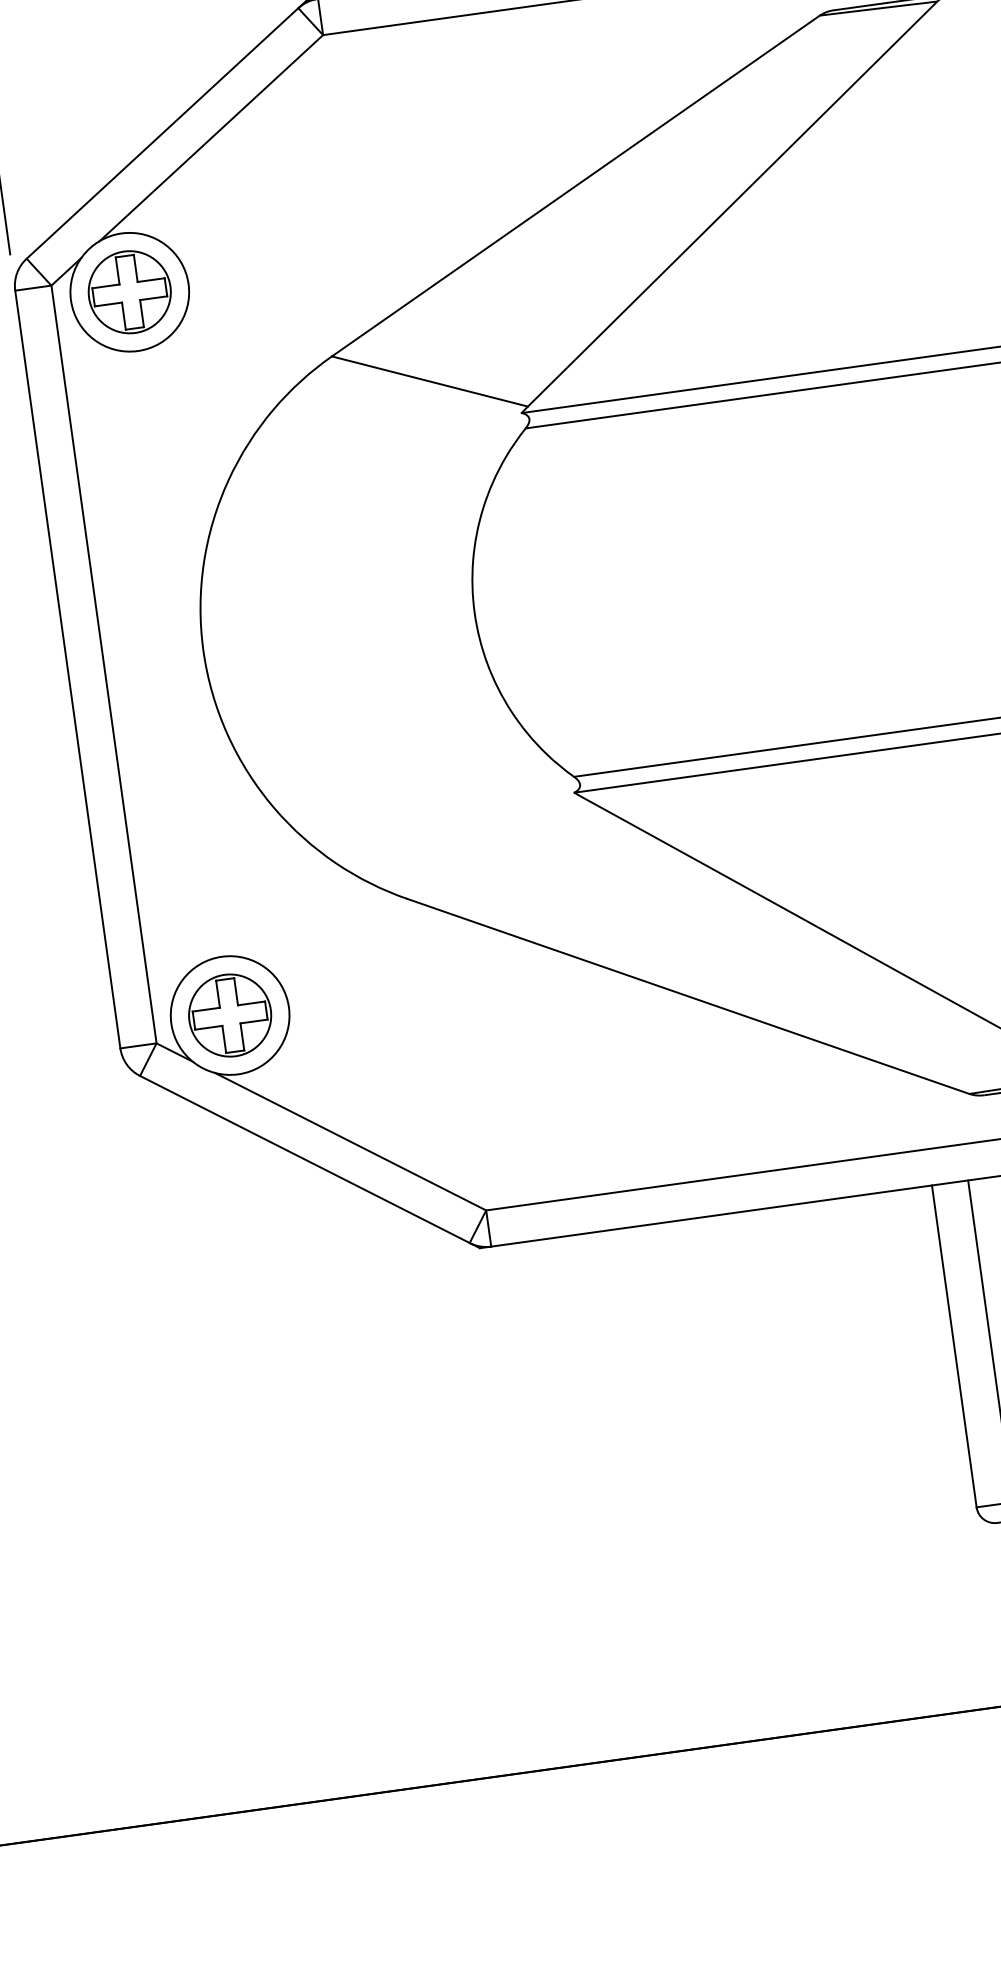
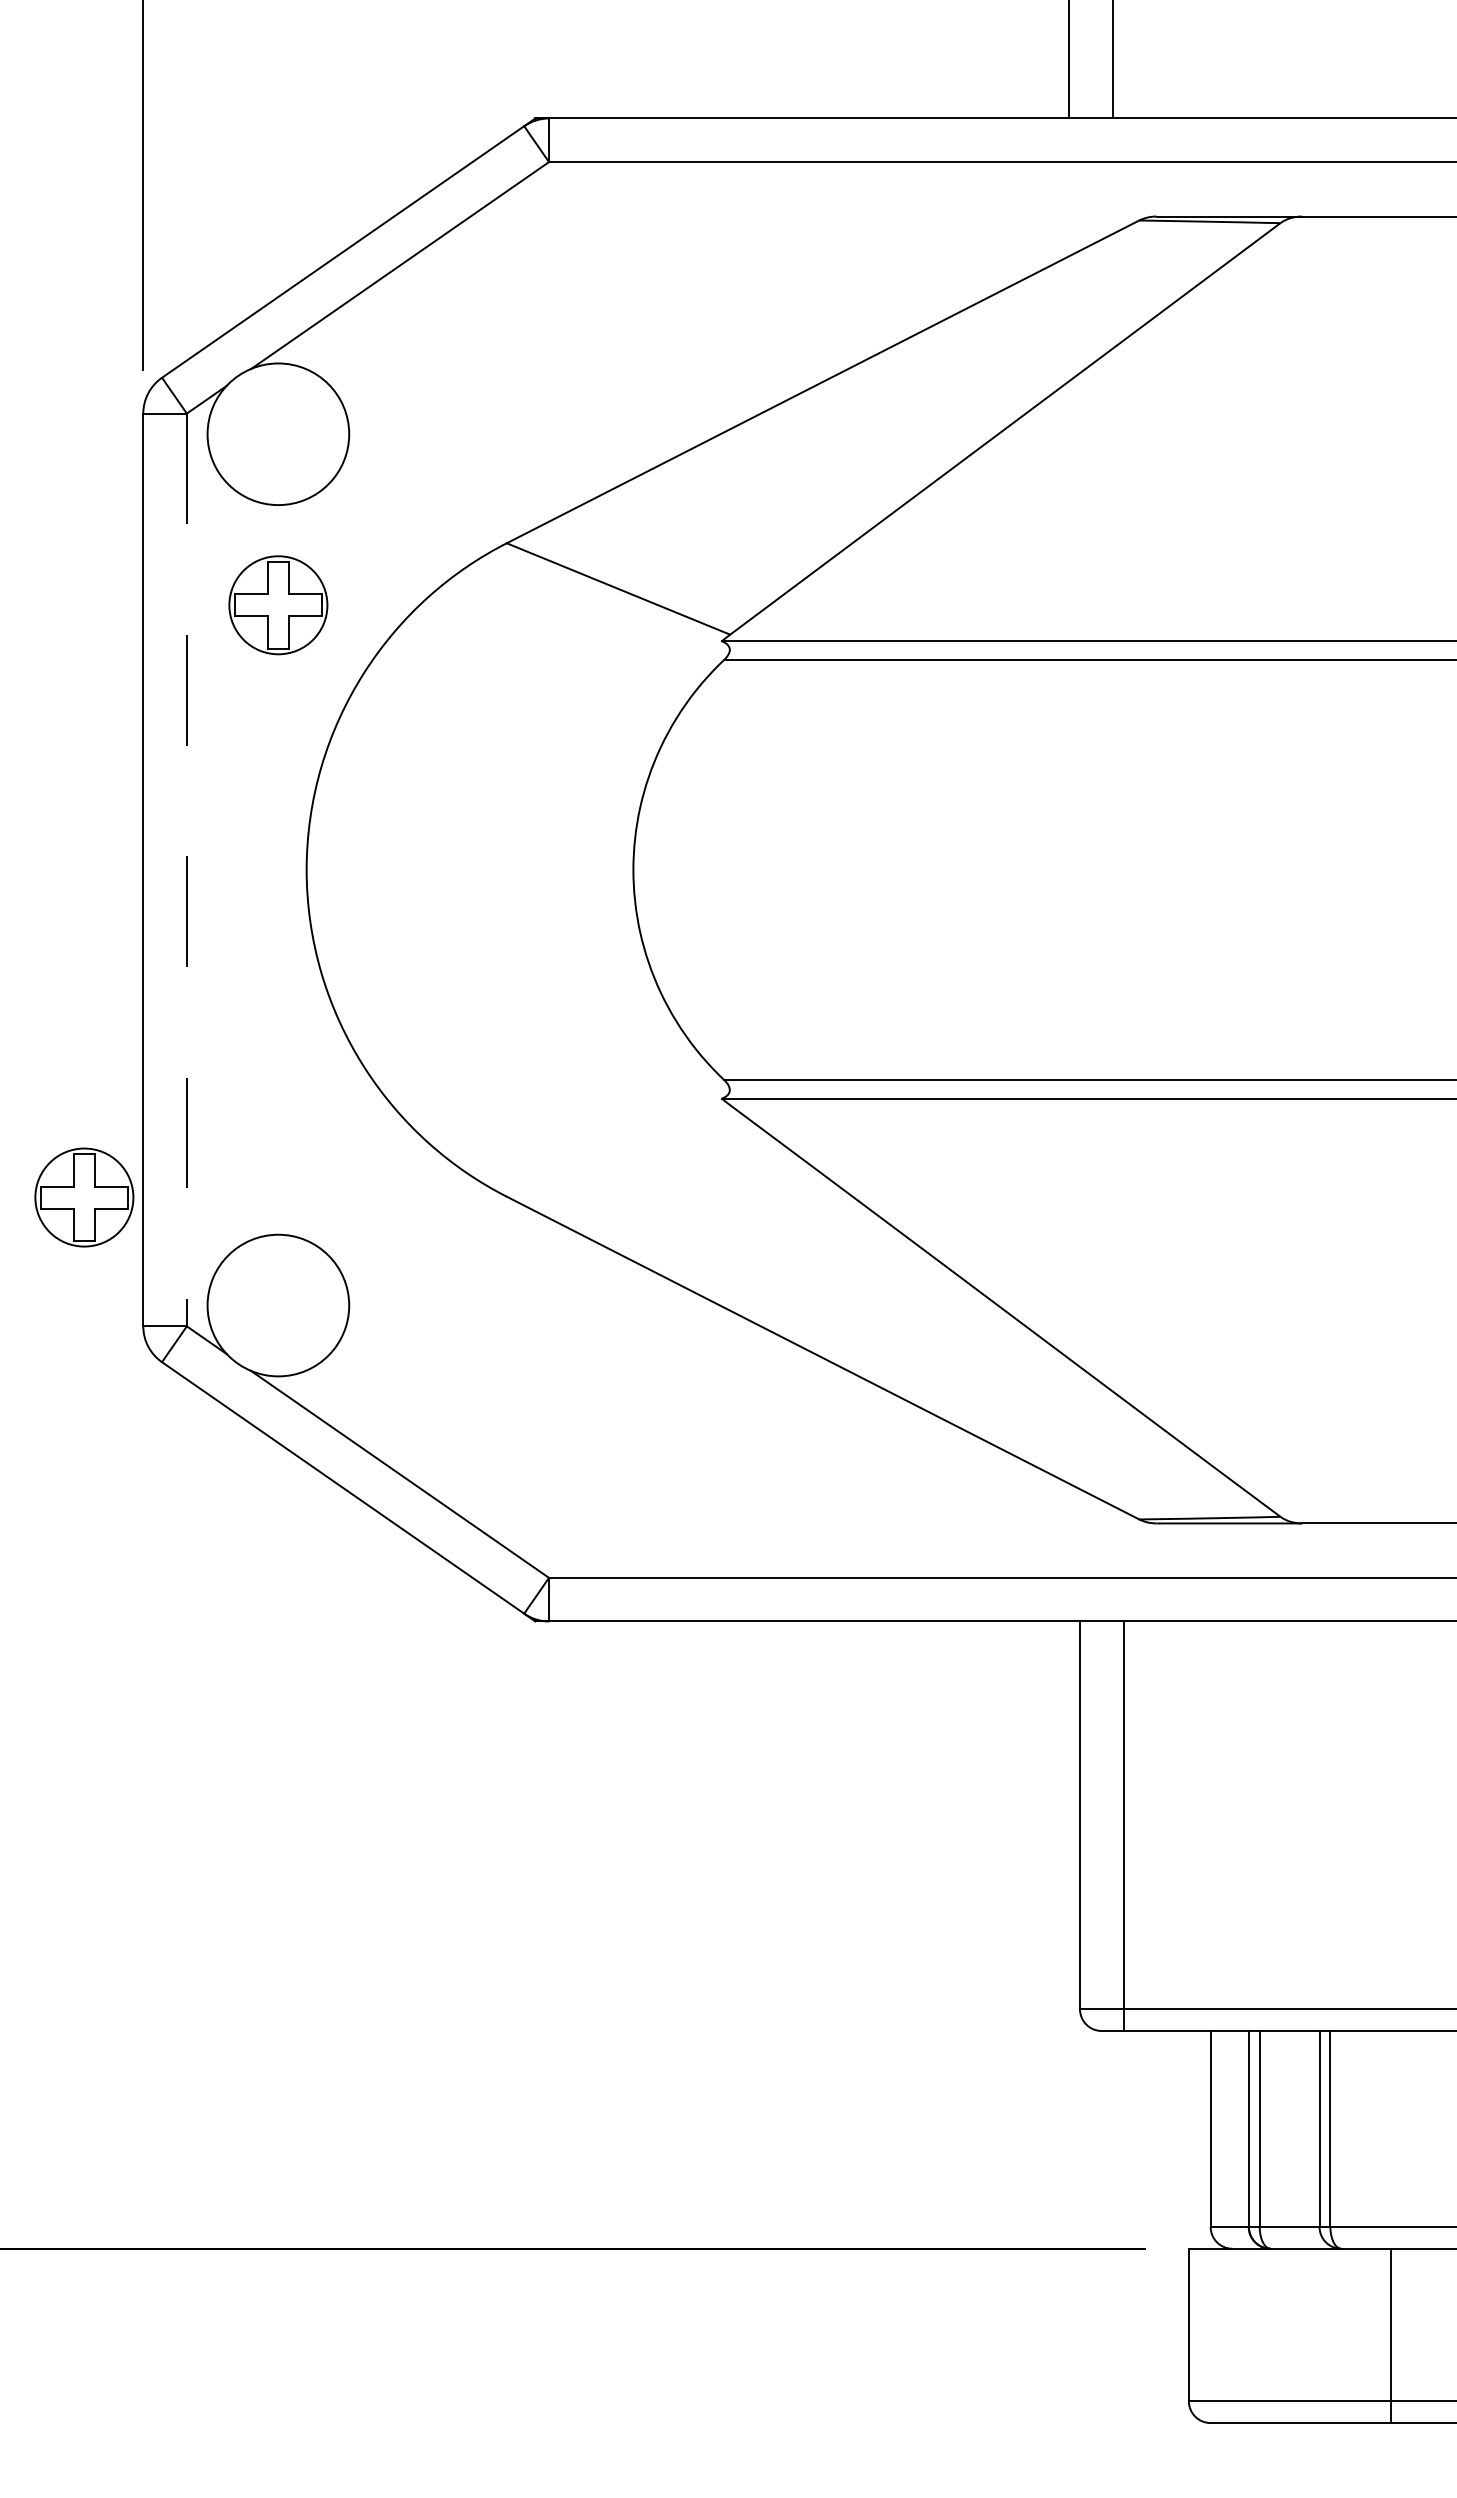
part: (129, 292) -> (278, 605), moved
line: (103, 664) -> (186, 870), solid -> dashed
part: (230, 1015) -> (84, 1197), moved

